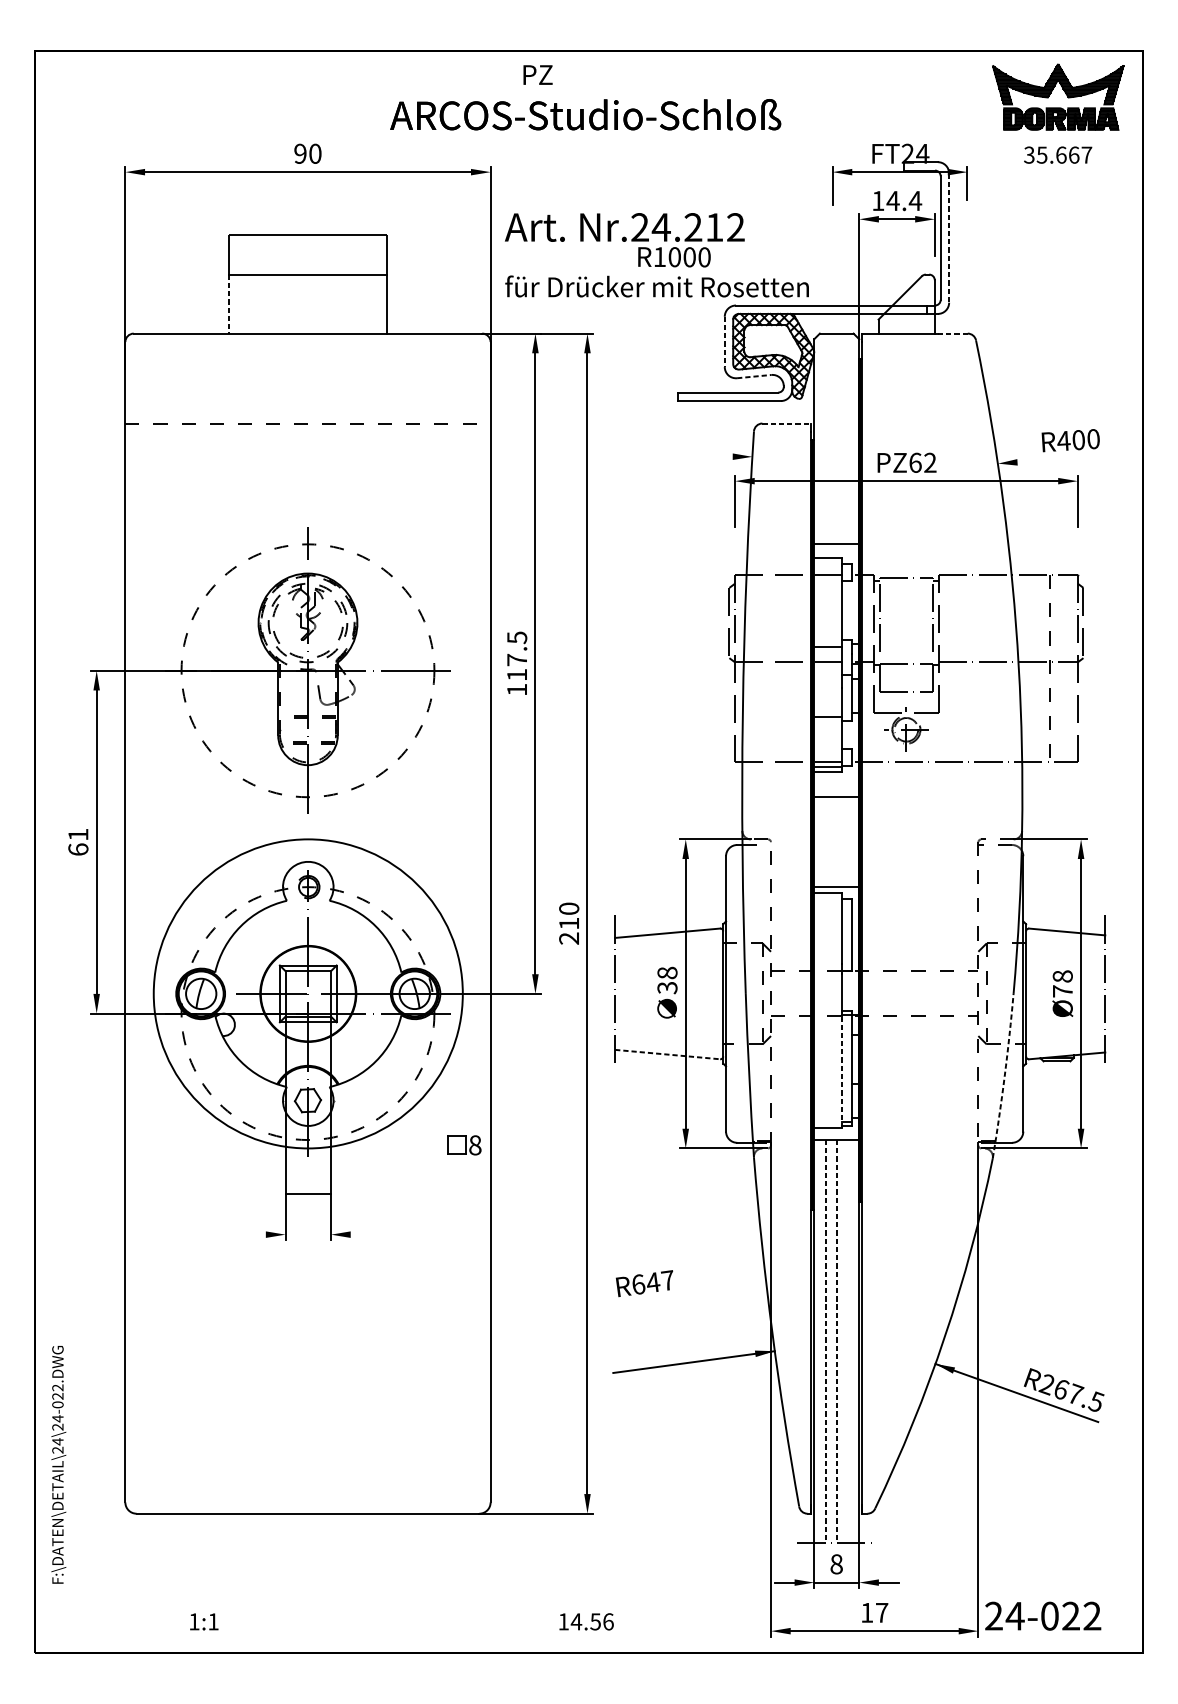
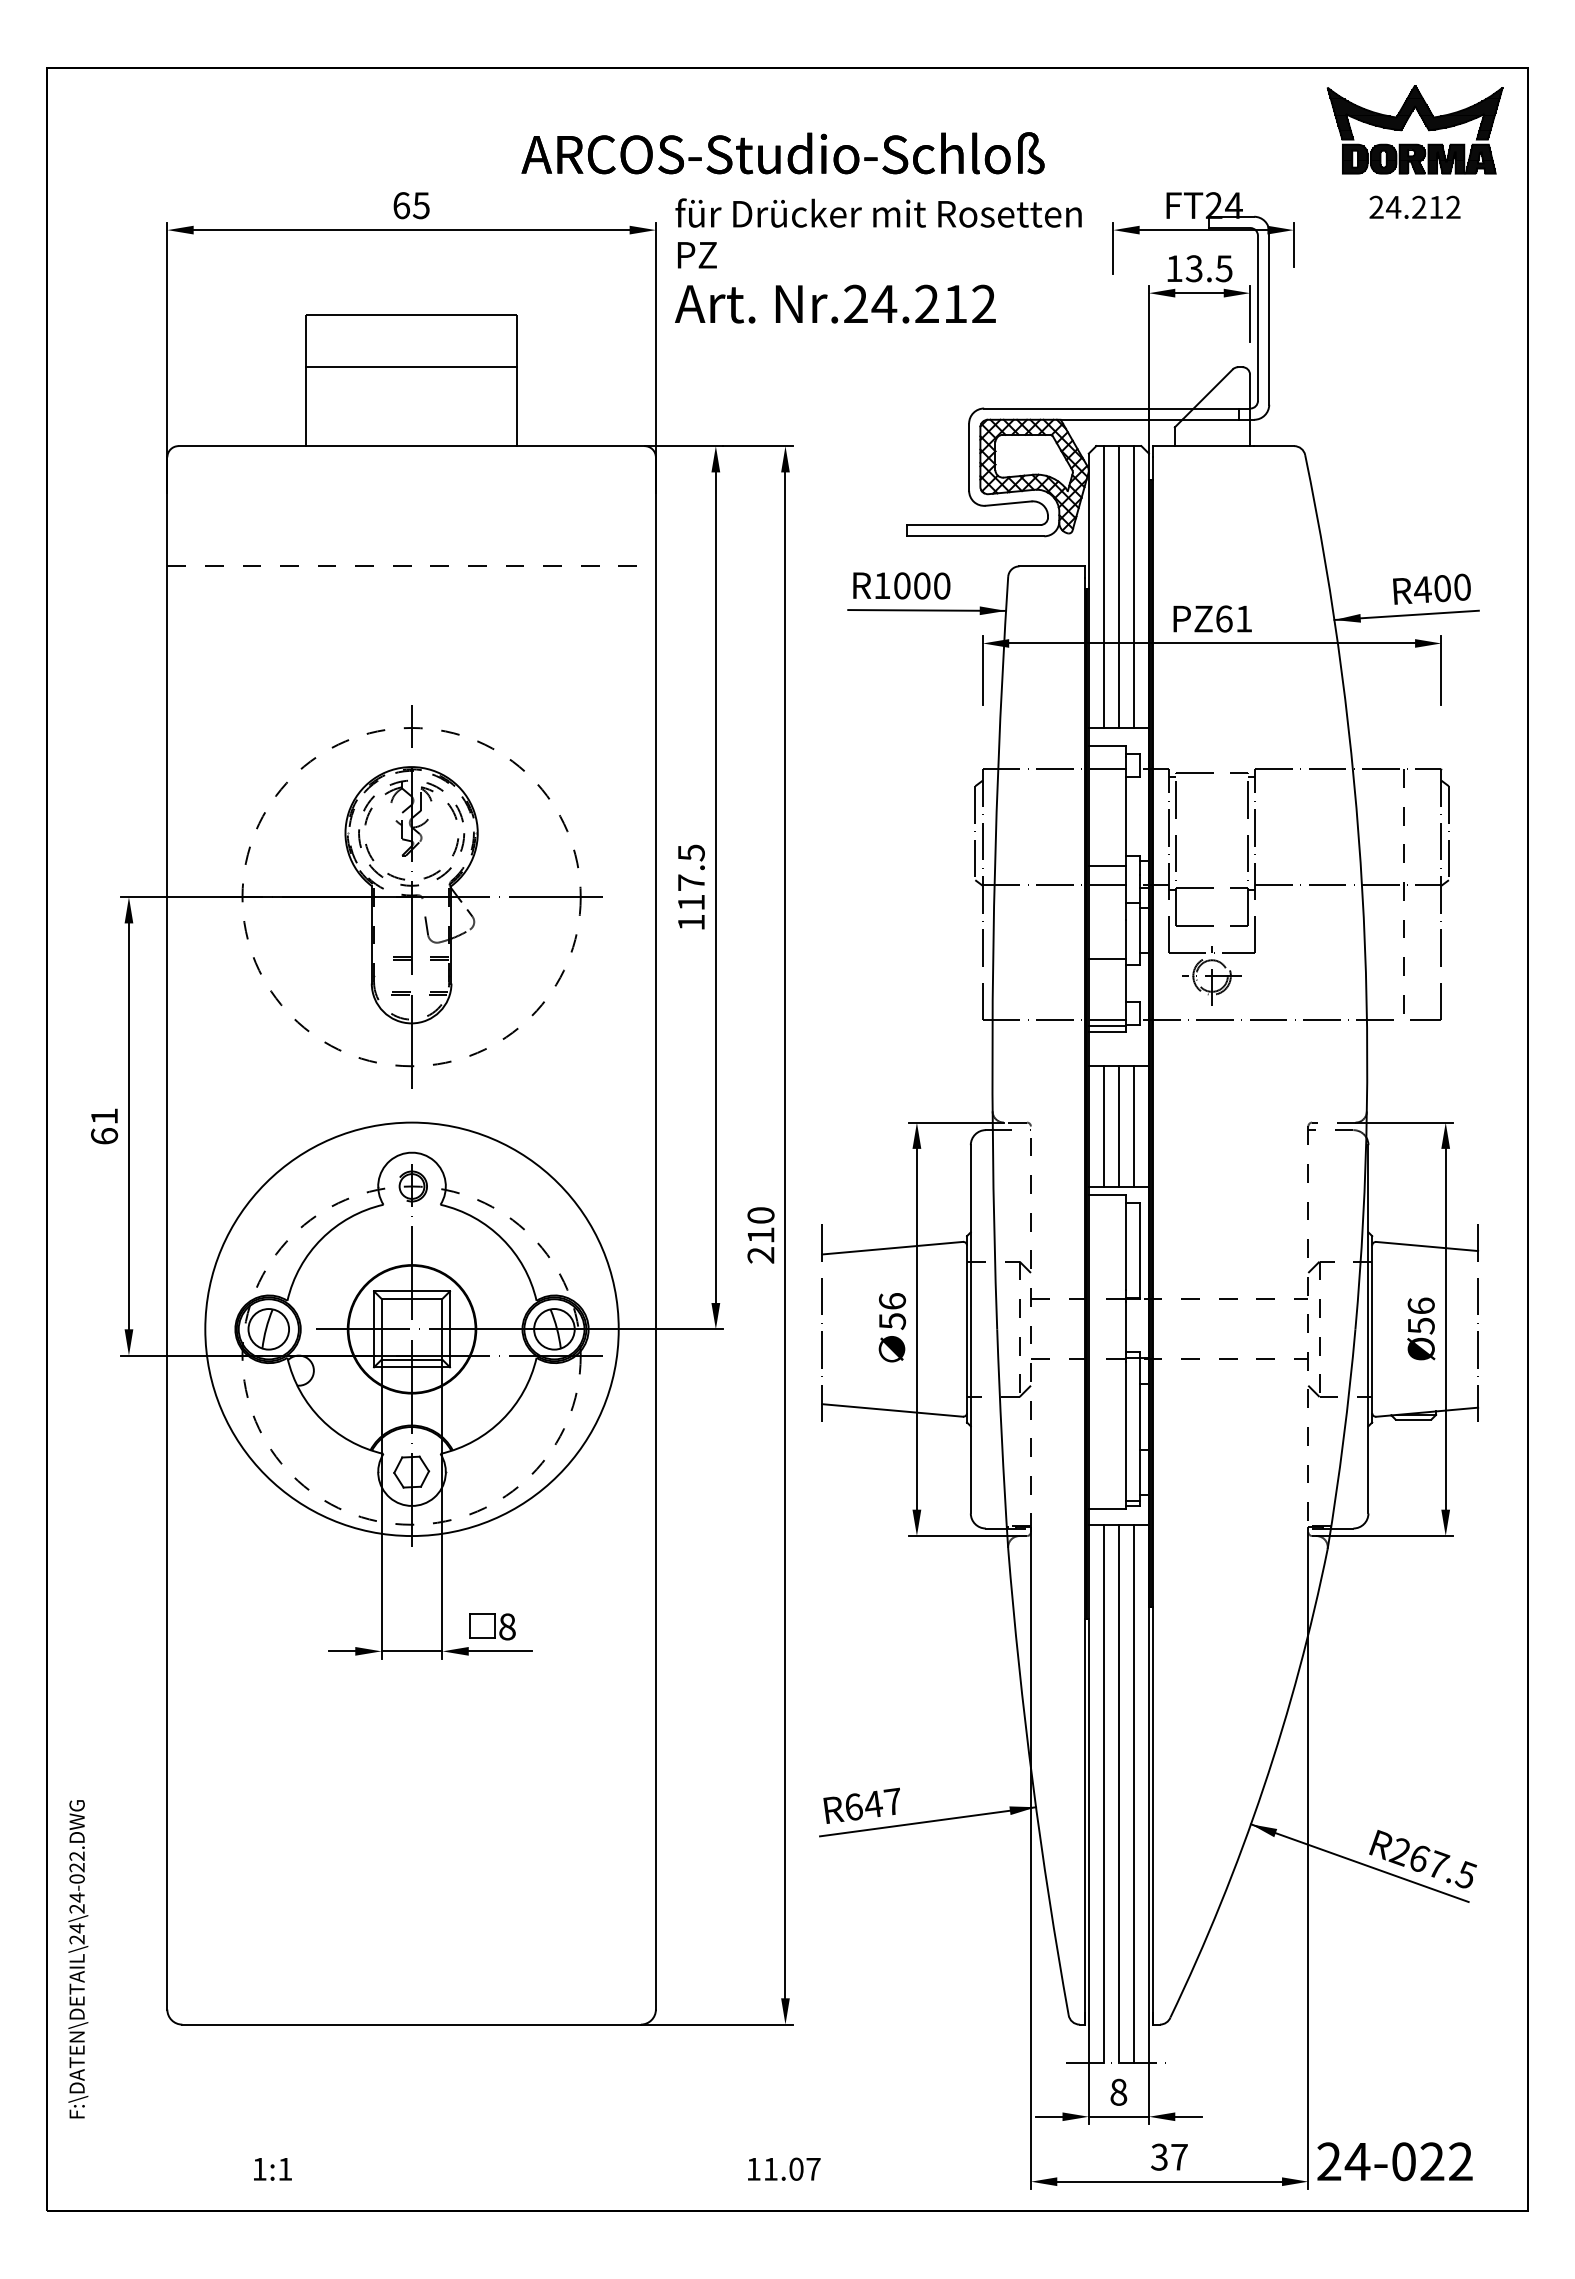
text: (538, 75) -> (697, 255), moved
text: (307, 153) -> (411, 205), 90 -> 65
text: (1057, 154) -> (1414, 206), 35.667 -> 24.212
text: (904, 200) -> (1209, 268), 14.4 -> 13.5
line: (949, 238) -> (1269, 318), dashed -> solid
text: (674, 256) -> (901, 585), moved
text: (657, 286) -> (878, 212), moved
line: (229, 304) -> (306, 407), dashed -> solid
line: (953, 333) -> (1274, 446), dashed -> solid
line: (725, 342) -> (969, 457), dashed -> solid
line: (754, 376) -> (1009, 503), dashed -> solid
line: (787, 423) -> (1052, 566), dashed -> solid
line: (825, 438) -> (1103, 586), added
line: (836, 438) -> (1118, 586), added
line: (847, 438) -> (1133, 586), added
line: (693, 456) -> (927, 610), added
line: (1051, 460) -> (1406, 615), added
text: (929, 462) -> (1243, 618), PZ62 -> PZ61
line: (825, 842) -> (1103, 1126), added
line: (836, 842) -> (1118, 1126), added
line: (847, 842) -> (1133, 1126), added
text: (666, 980) -> (891, 1311), 38 -> 56
text: (1062, 983) -> (1420, 1315), Ø78 -> Ø56
line: (667, 1054) -> (892, 1410), dashed -> solid
line: (842, 1073) -> (1126, 1435), dashed -> solid
arc: (1004, 1076) -> (1343, 1439), dashed -> solid
part: (464, 1145) -> (492, 1626), moved
line: (307, 1193) -> (411, 1651), moved
line: (255, 1234) -> (341, 1651), added
line: (374, 1234) -> (500, 1651), added
text: (644, 1283) -> (861, 1805), moved
line: (847, 1340) -> (1133, 1793), added
line: (825, 1341) -> (1103, 1794), dashed -> solid
line: (836, 1341) -> (1118, 1794), dashed -> solid
text: (867, 1612) -> (1159, 2156), 17 -> 37
text: (591, 1621) -> (791, 2168), 14.56 -> 11.07

